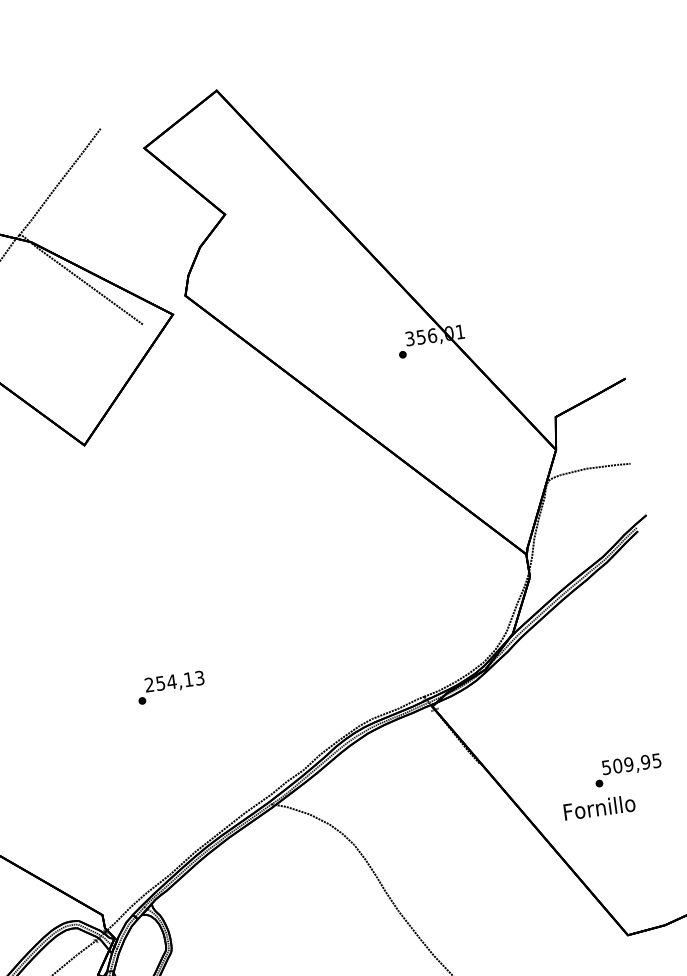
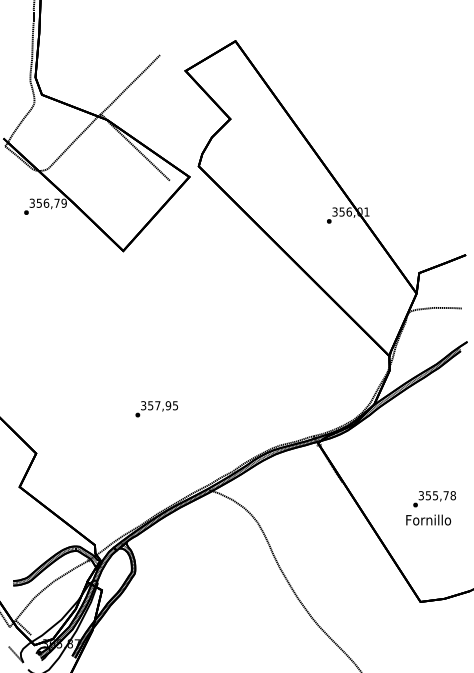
text: (174, 681) -> (159, 405), 254,13 -> 357,95
text: (631, 763) -> (437, 495), 509,95 -> 355,78
text: (599, 806) -> (428, 519), moved

